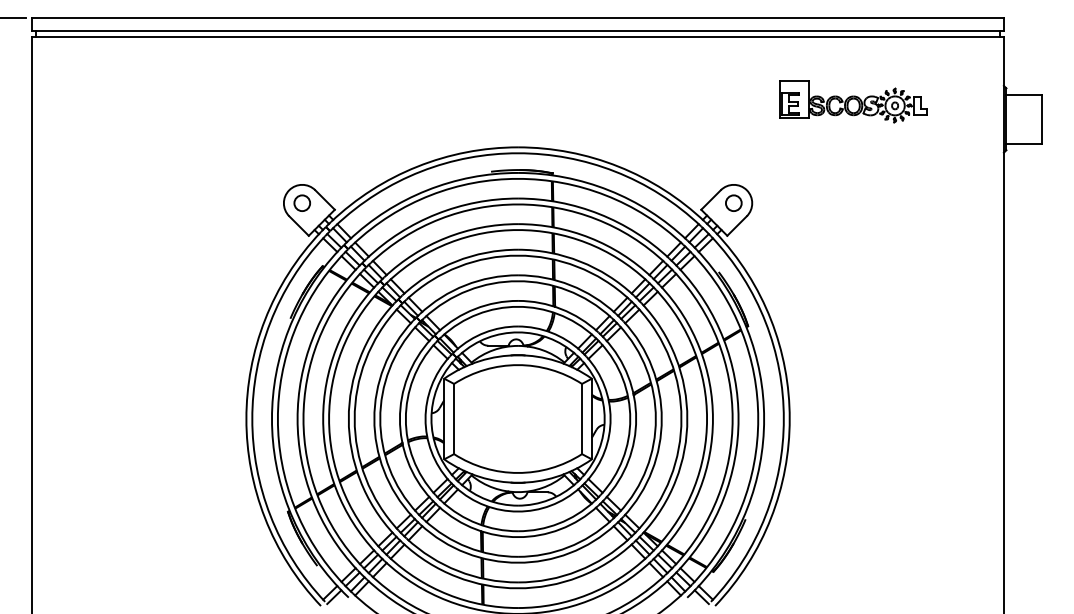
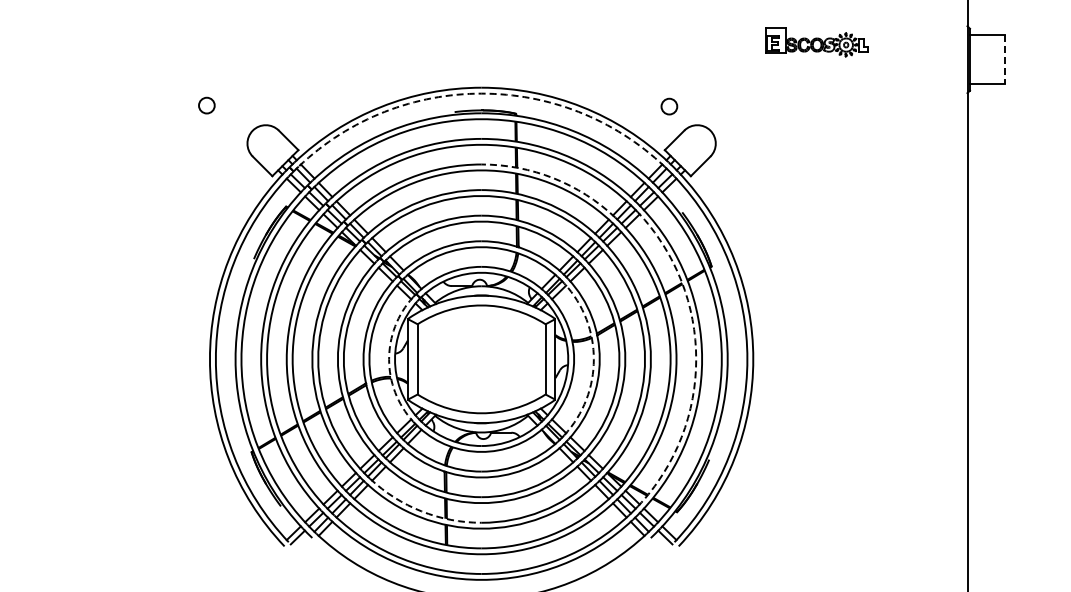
part: (853, 101) -> (817, 41), size x0.7
line: (1041, 119) -> (1005, 59), solid -> dashed
arc: (518, 153) -> (482, 93), solid -> dashed
circle: (301, 202) -> (206, 104), moved
circle: (733, 202) -> (669, 105), moved
arc: (589, 237) -> (553, 177), solid -> dashed
arc: (732, 418) -> (696, 358), solid -> dashed
arc: (425, 419) -> (389, 359), solid -> dashed
arc: (630, 419) -> (594, 359), solid -> dashed
arc: (458, 571) -> (422, 511), solid -> dashed

